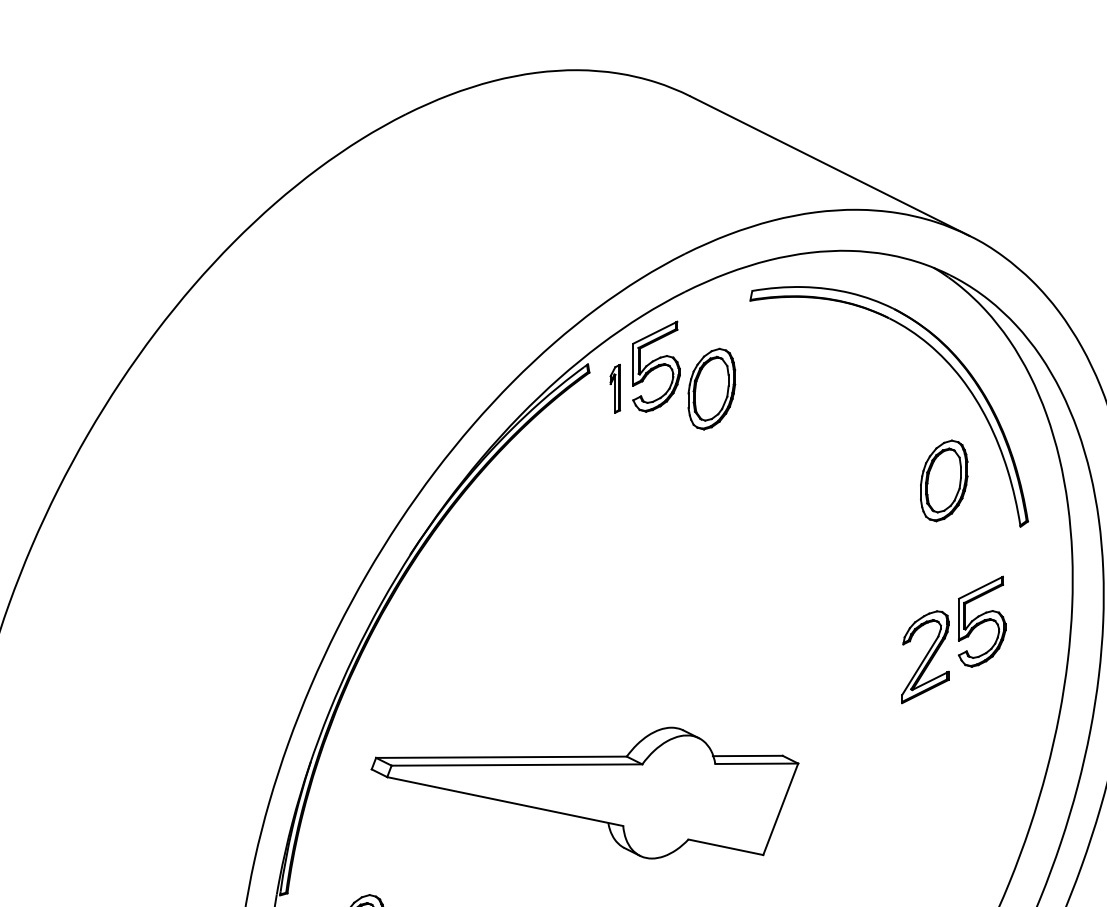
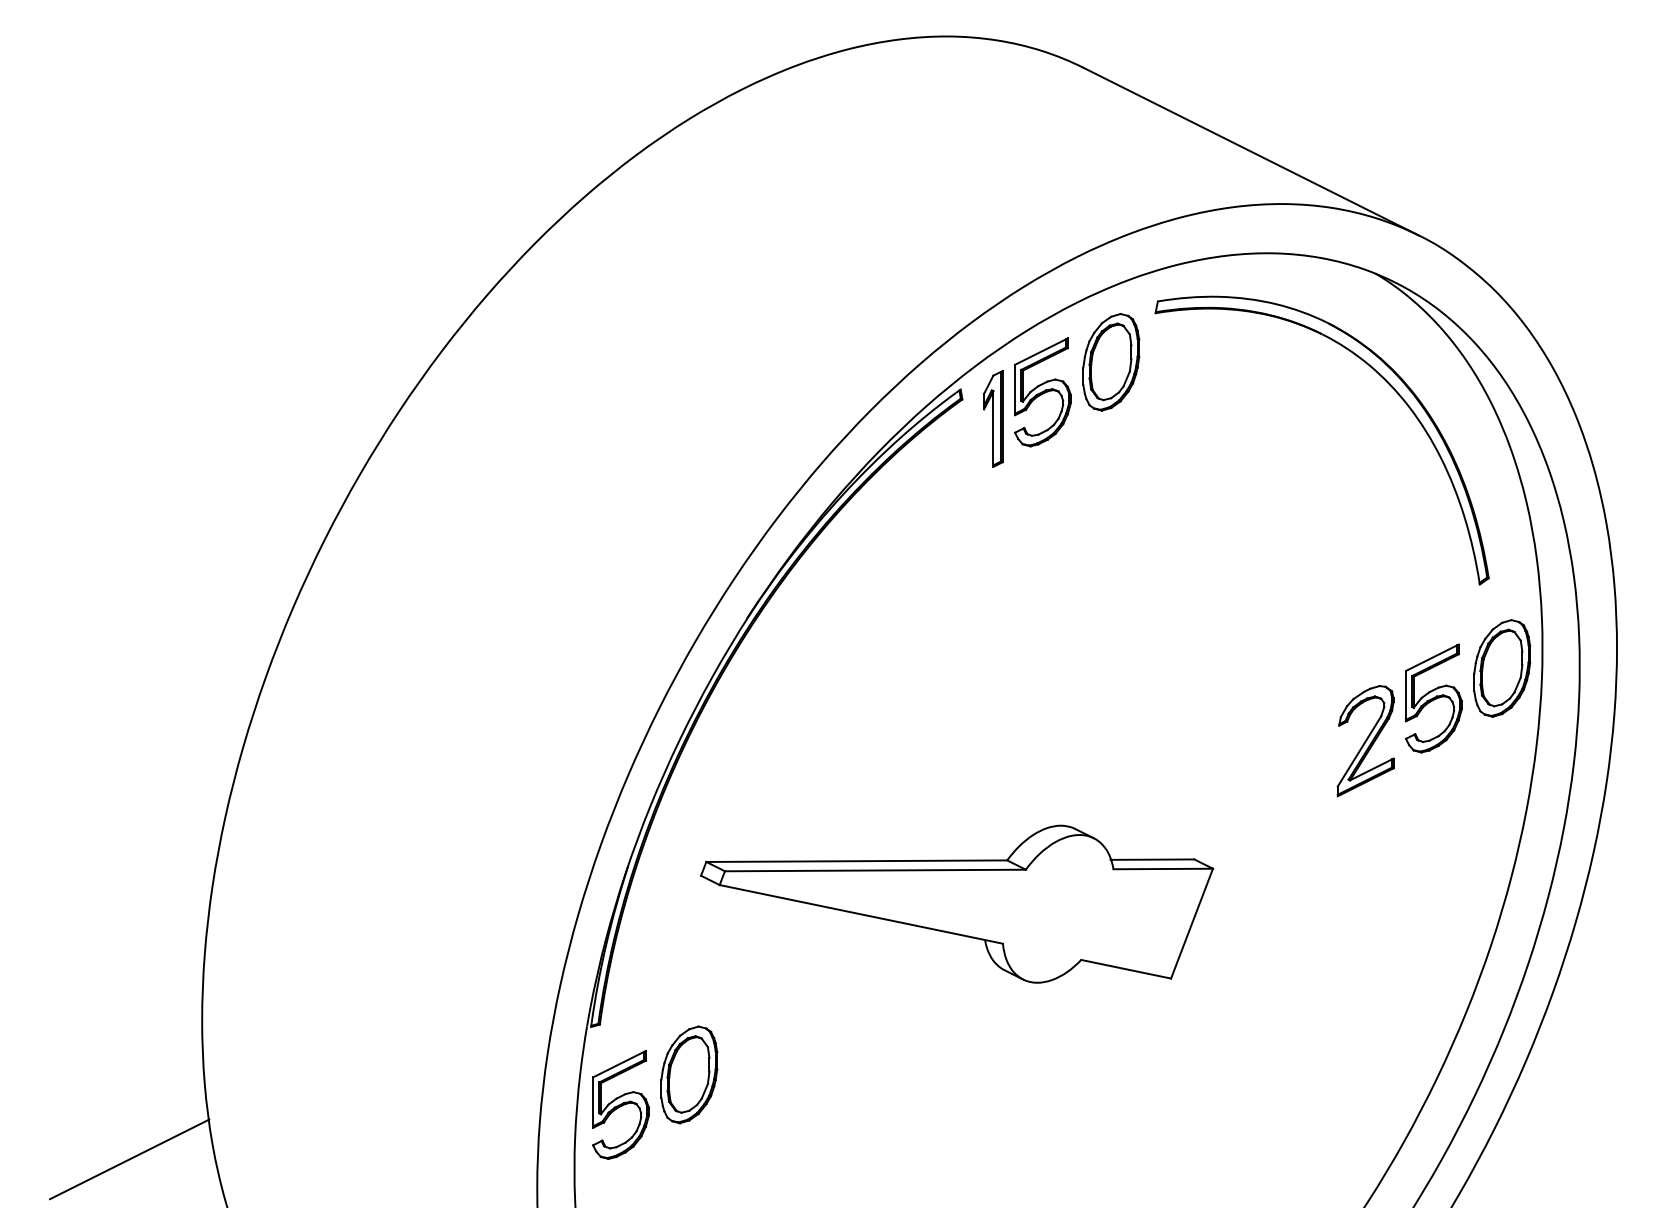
part: (615, 388) -> (993, 418), size x1.67
part: (711, 389) -> (1111, 362), moved
part: (944, 480) -> (1502, 668), moved

